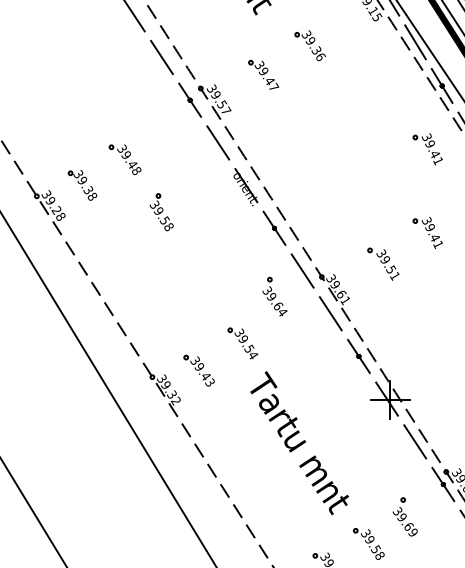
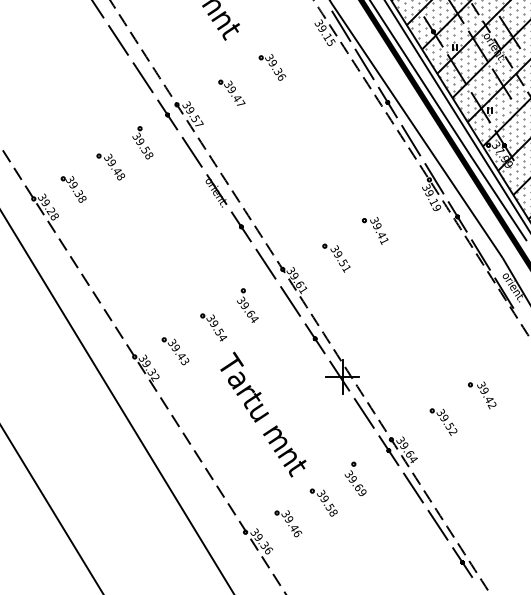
part: (428, 148) -> (375, 157), removed
part: (161, 211) -> (142, 142), moved
part: (274, 296) -> (247, 305), moved

